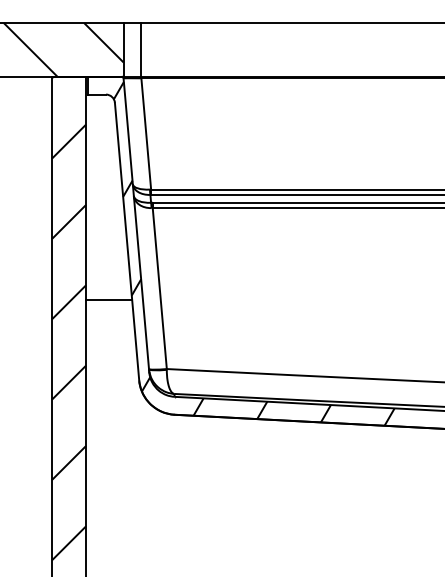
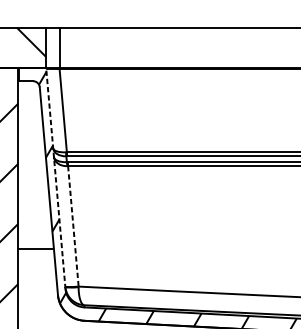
line: (136, 225) -> (55, 179), solid -> dashed
line: (159, 288) -> (73, 226), solid -> dashed
line: (108, 300) -> (34, 249), moved

